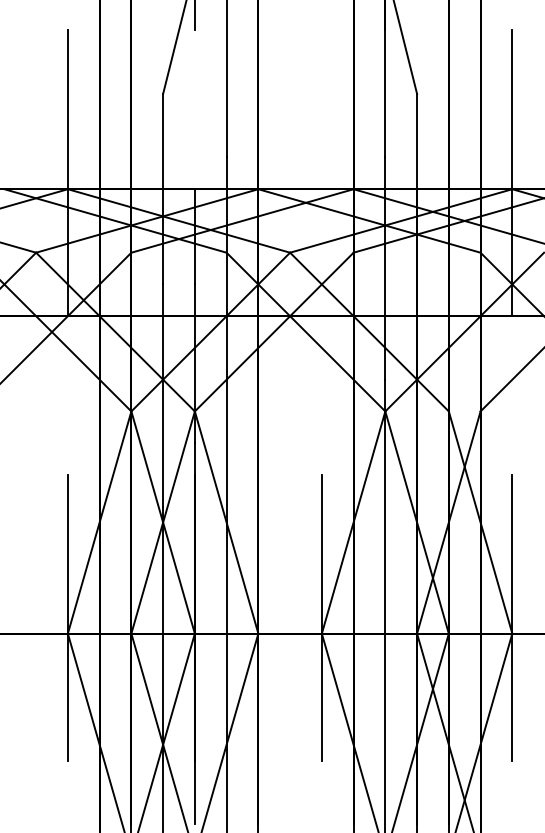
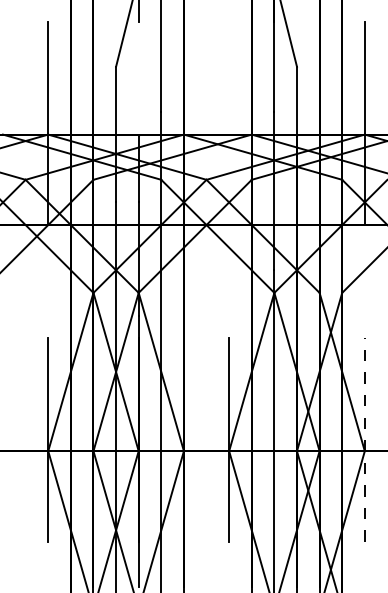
line: (511, 617) -> (364, 439), solid -> dashed

